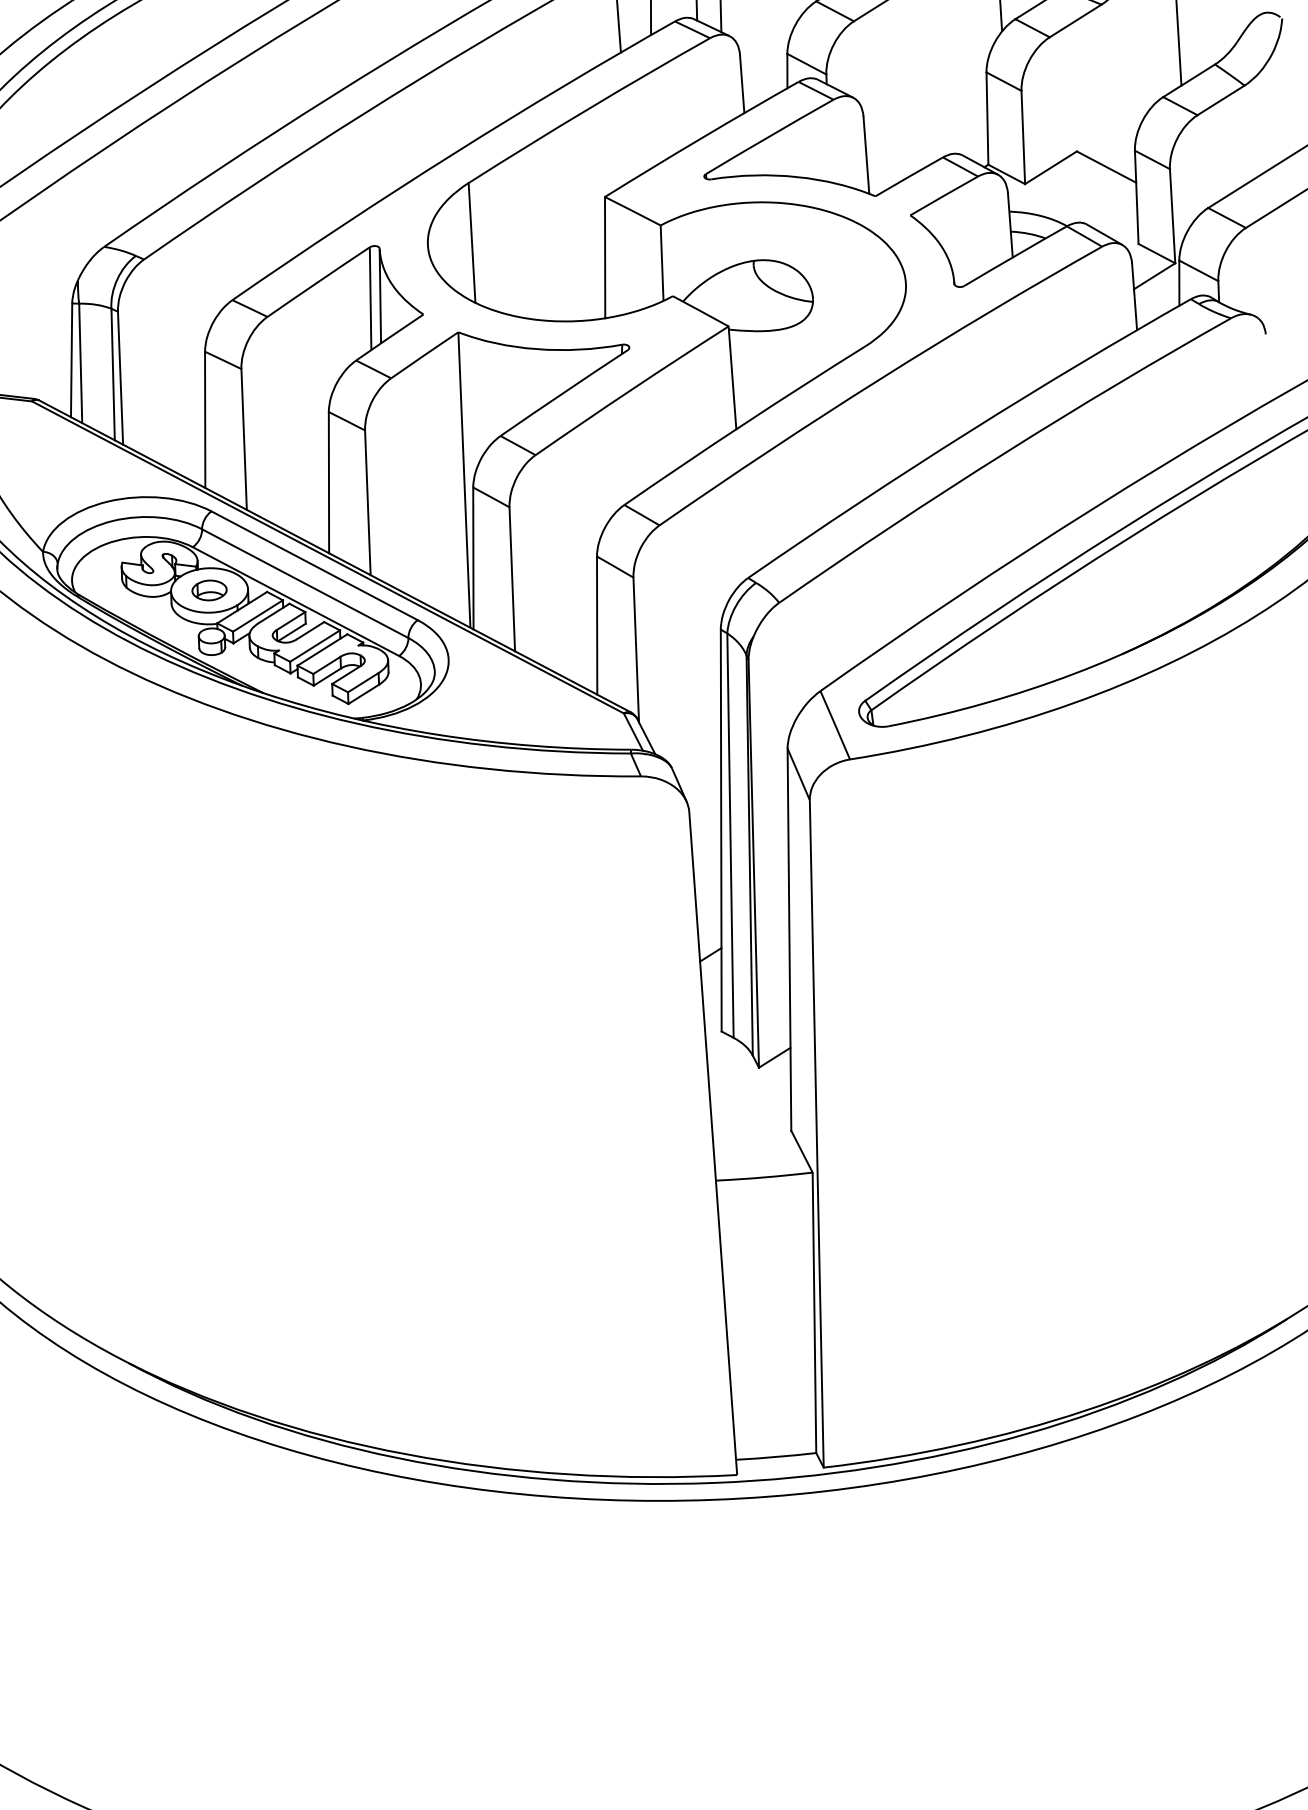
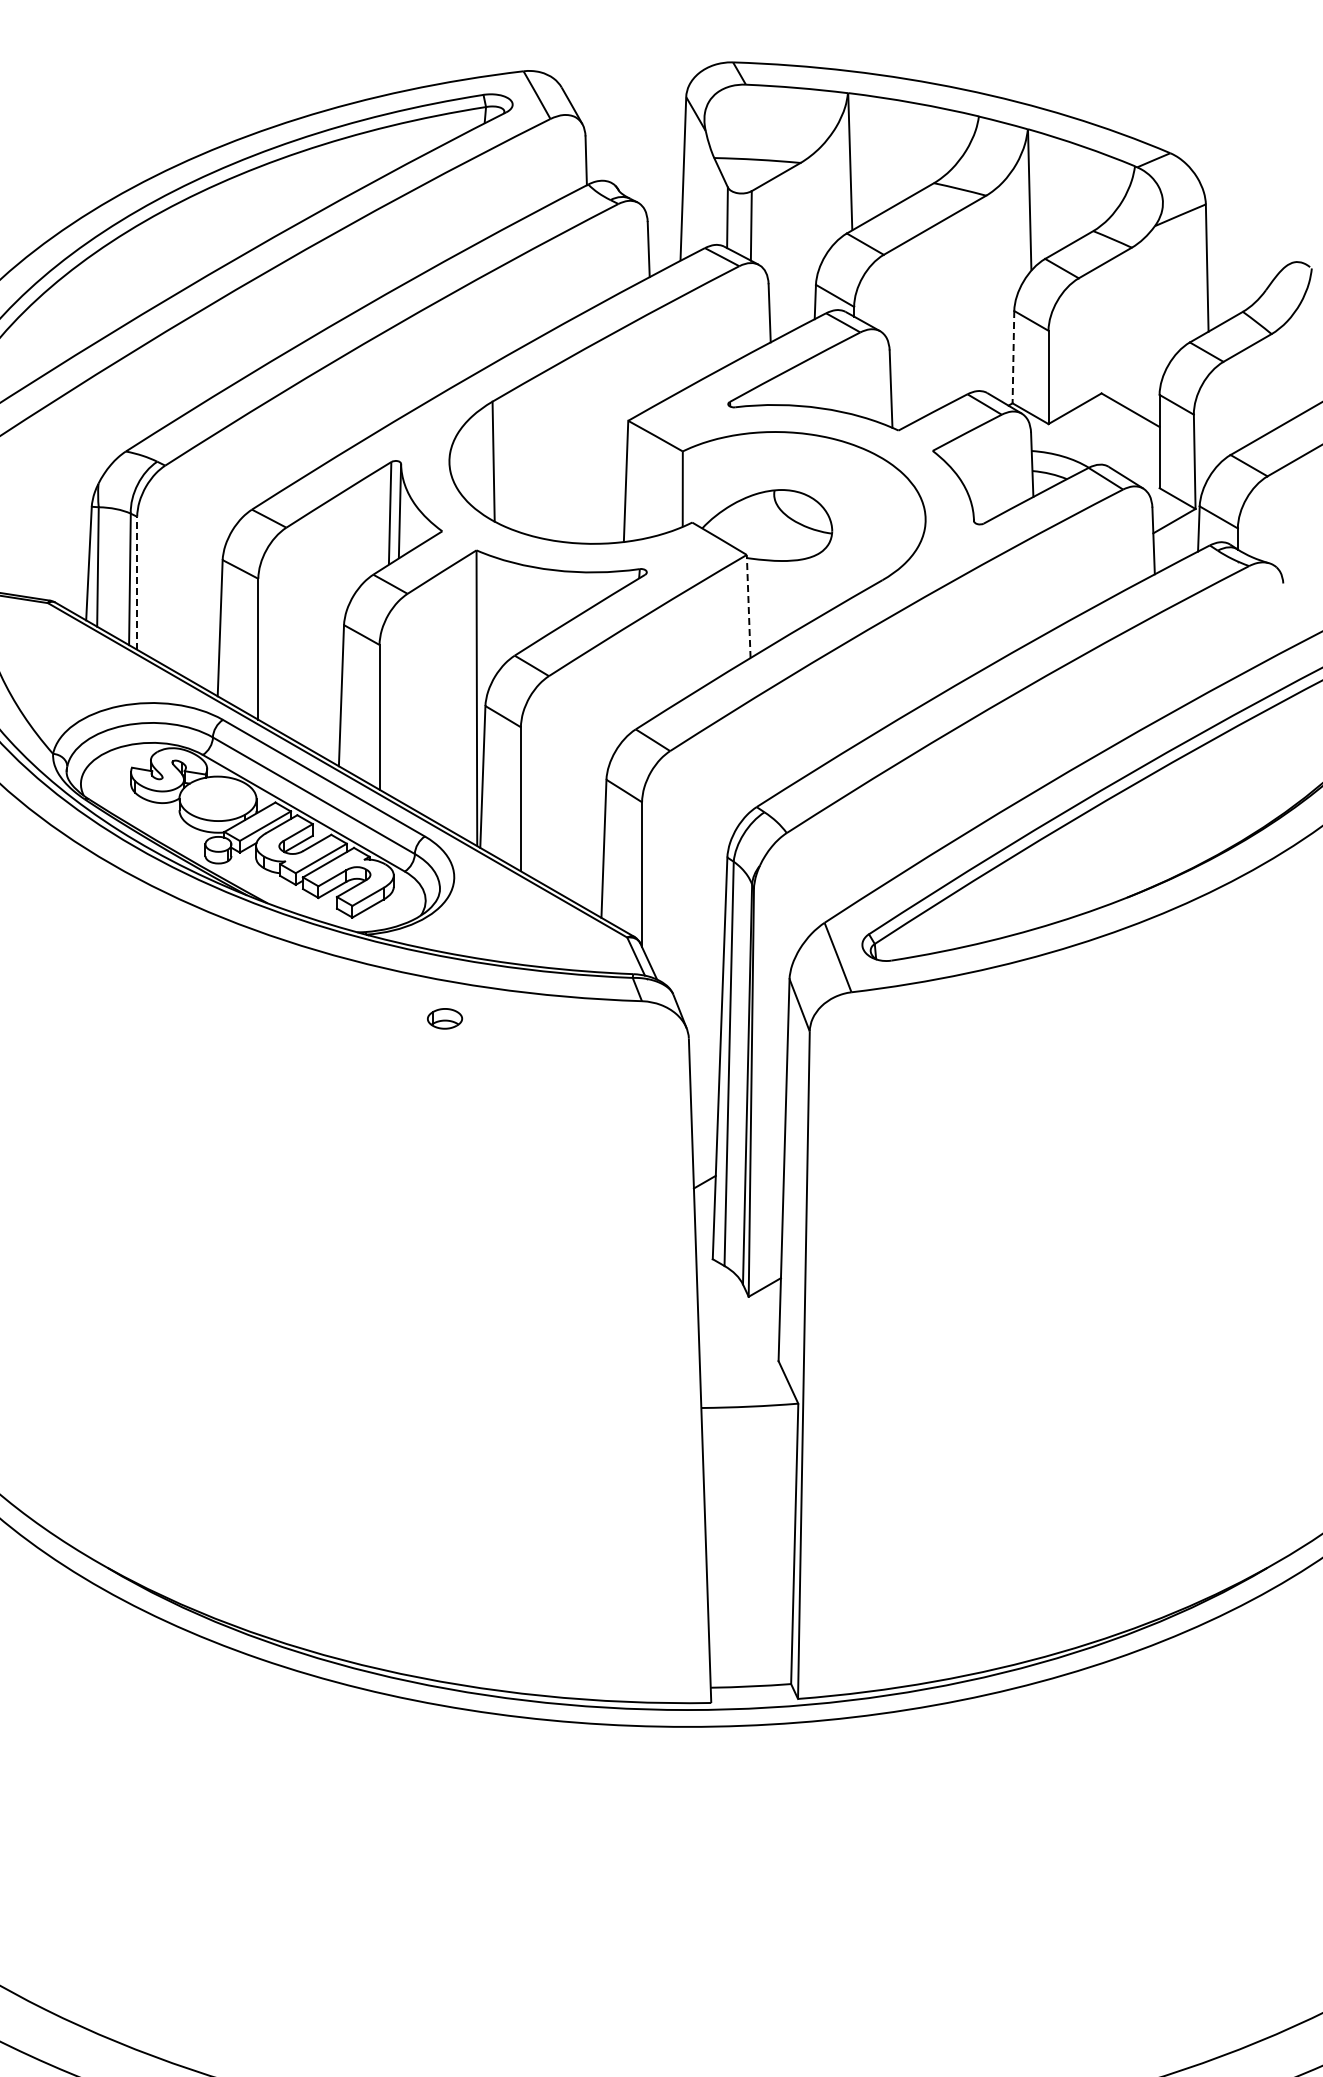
line: (987, 118) -> (1013, 357), solid -> dashed
line: (732, 377) -> (748, 606), solid -> dashed
line: (120, 378) -> (137, 583), solid -> dashed
part: (210, 590) -> (445, 1018), moved

